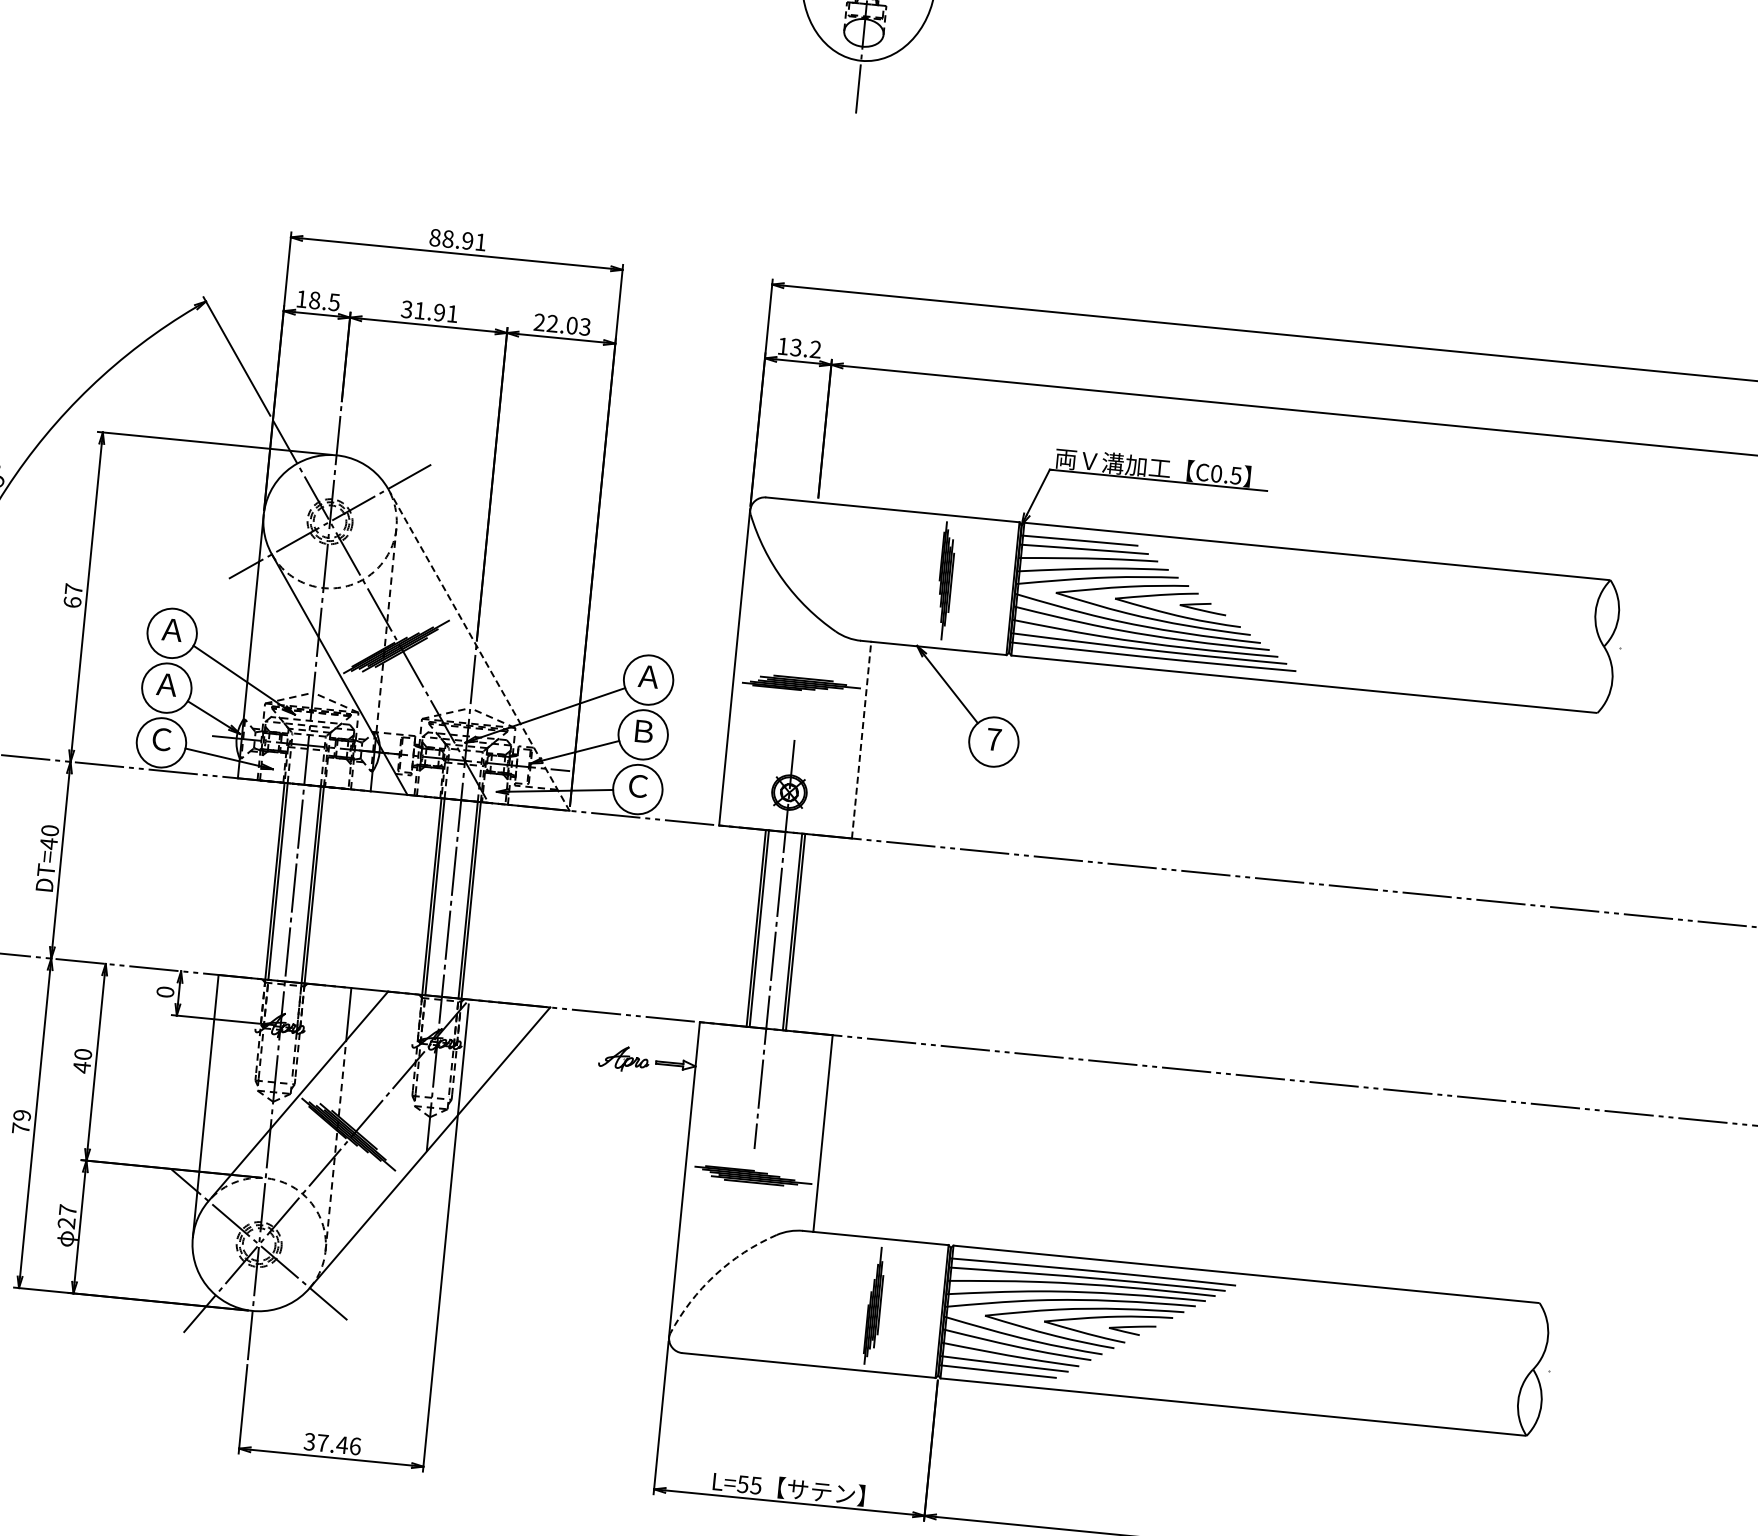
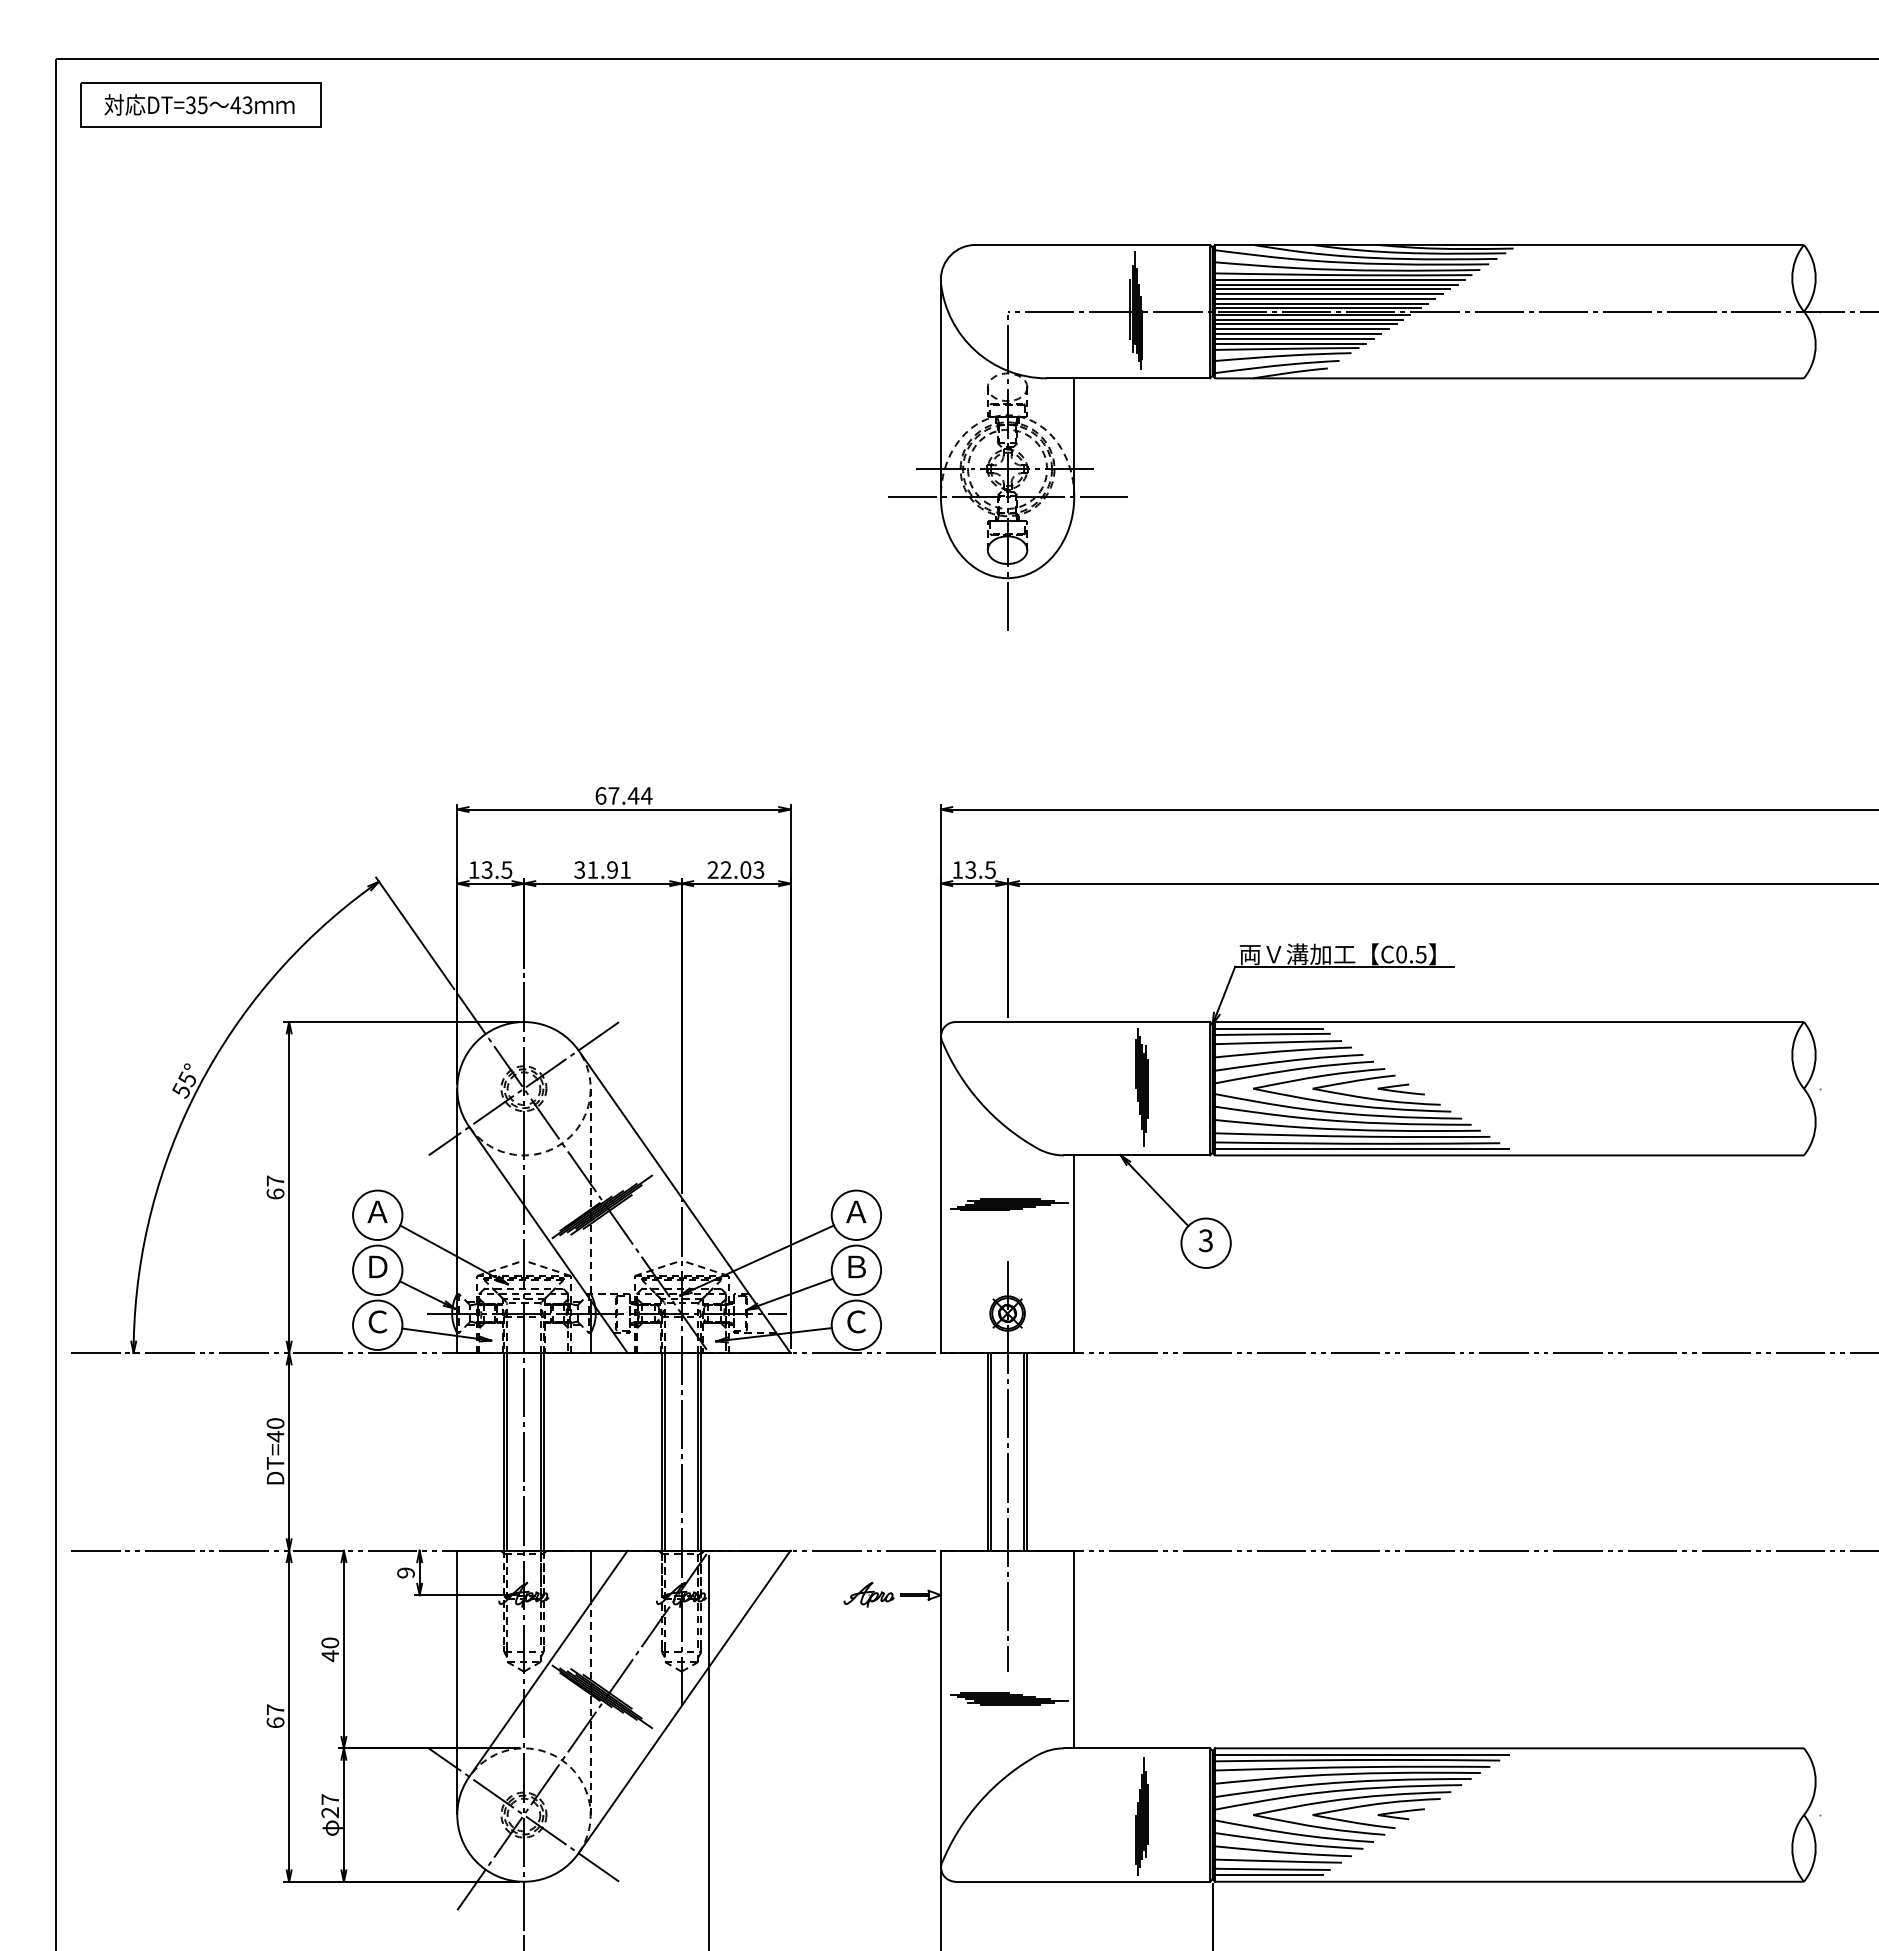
text: (457, 239) -> (623, 795), 88.91 -> 67.44
text: (314, 299) -> (486, 869), 18.5 -> 13.5
text: (814, 348) -> (989, 869), 13.2 -> 13.5
line: (1075, 534) -> (1267, 1028), added
line: (478, 649) -> (684, 1201), dashed -> solid
line: (1156, 662) -> (1360, 1148), added
text: (166, 684) -> (377, 1266), Ａ -> Ｄ
text: (993, 739) -> (1205, 1240), 7 -> 3
line: (861, 740) -> (1074, 1254), dashed -> solid
text: (164, 991) -> (405, 1572), 0 -> 9
text: (21, 1122) -> (275, 1716), 79 -> 67
line: (1097, 1266) -> (1360, 1755), added
arc: (714, 1274) -> (980, 1800), dashed -> solid
line: (993, 1377) -> (1267, 1875), added

